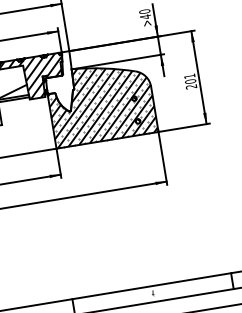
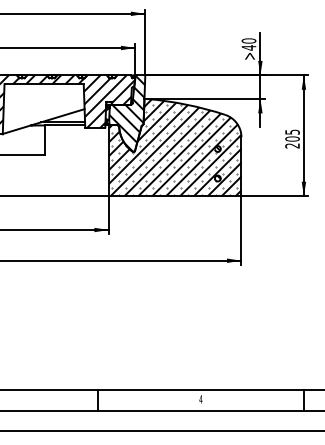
text: (189, 75) -> (292, 131), 201 -> 205
hatch: (59, 82) -> (126, 113), added

